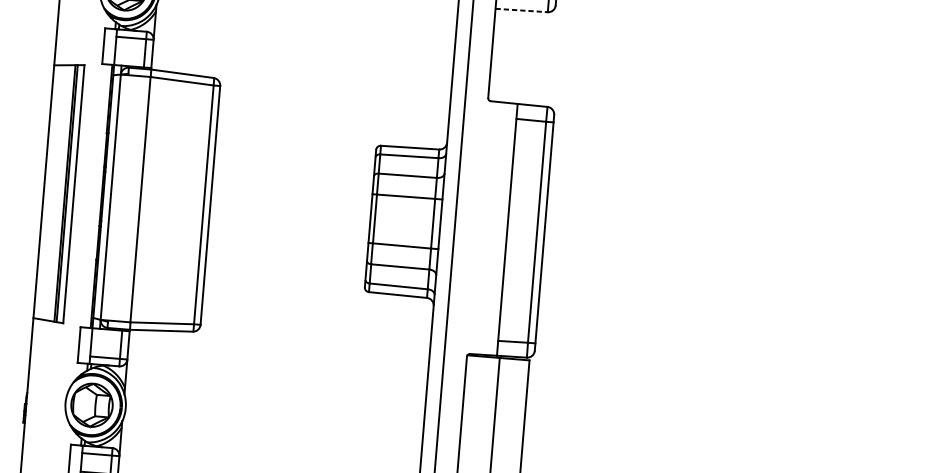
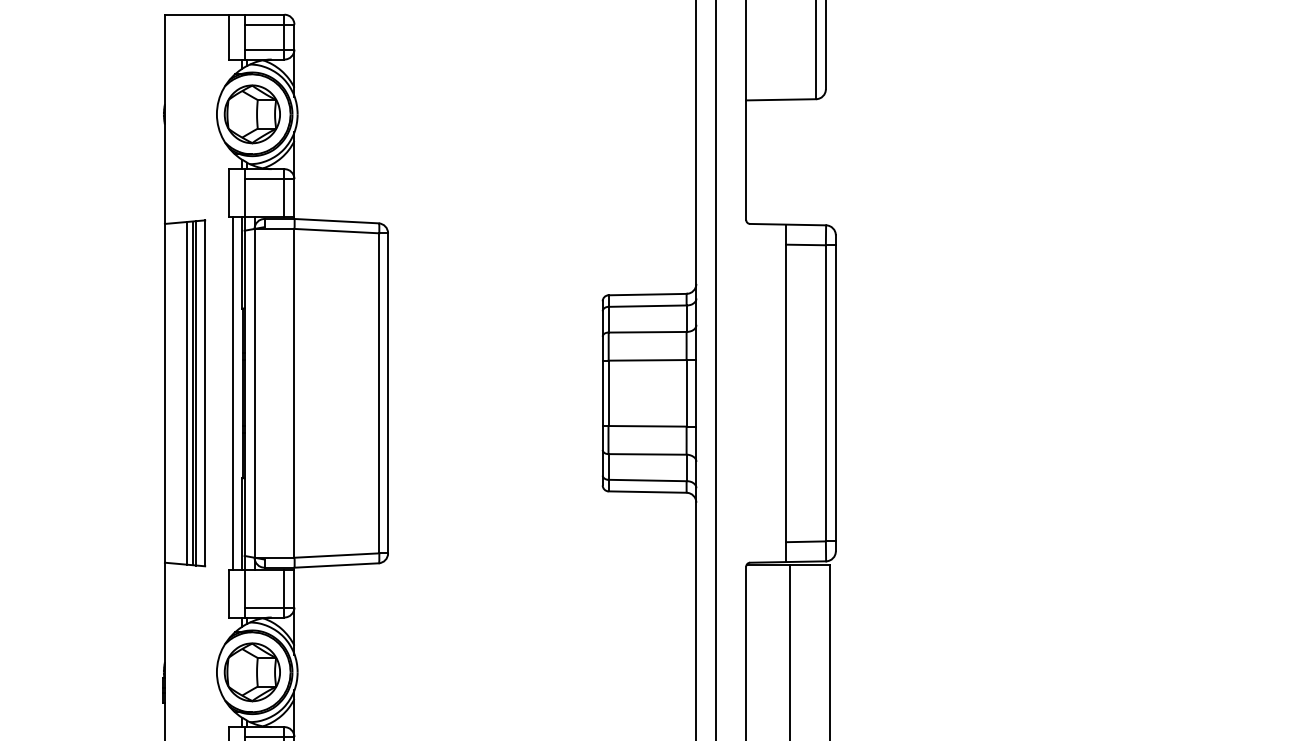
line: (521, 10) -> (781, 99), dashed -> solid
line: (60, 192) -> (187, 392), added
line: (94, 195) -> (232, 392), added

